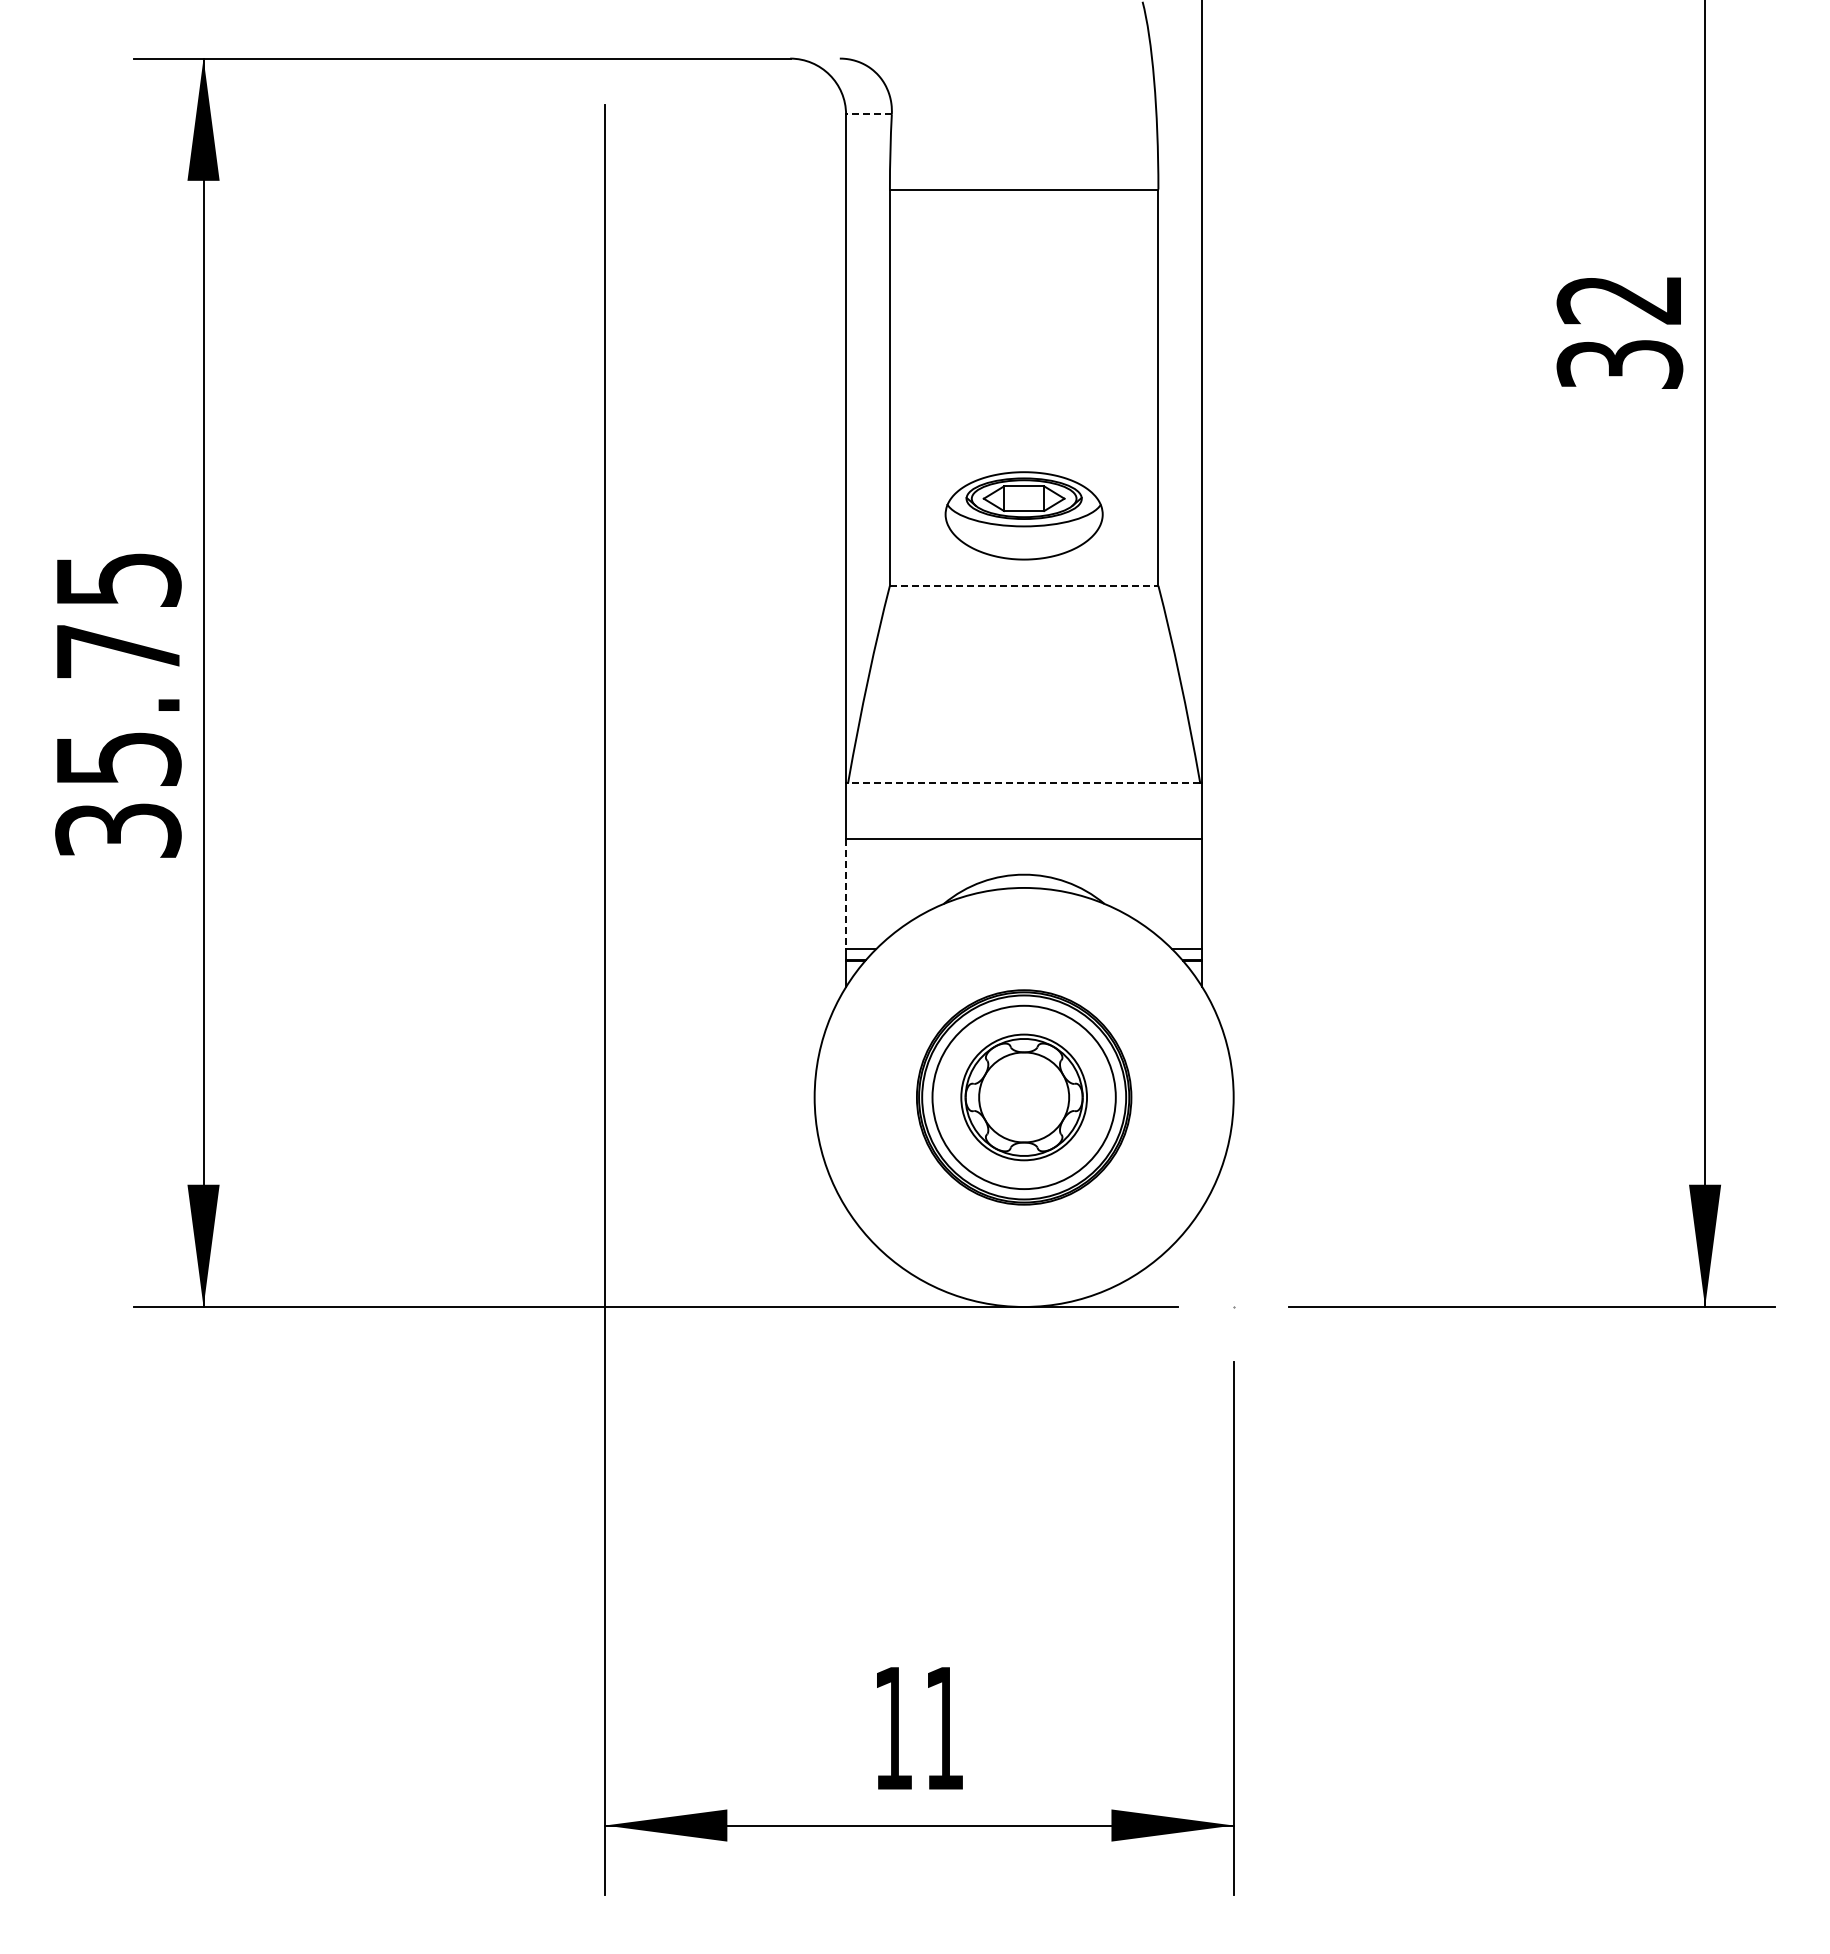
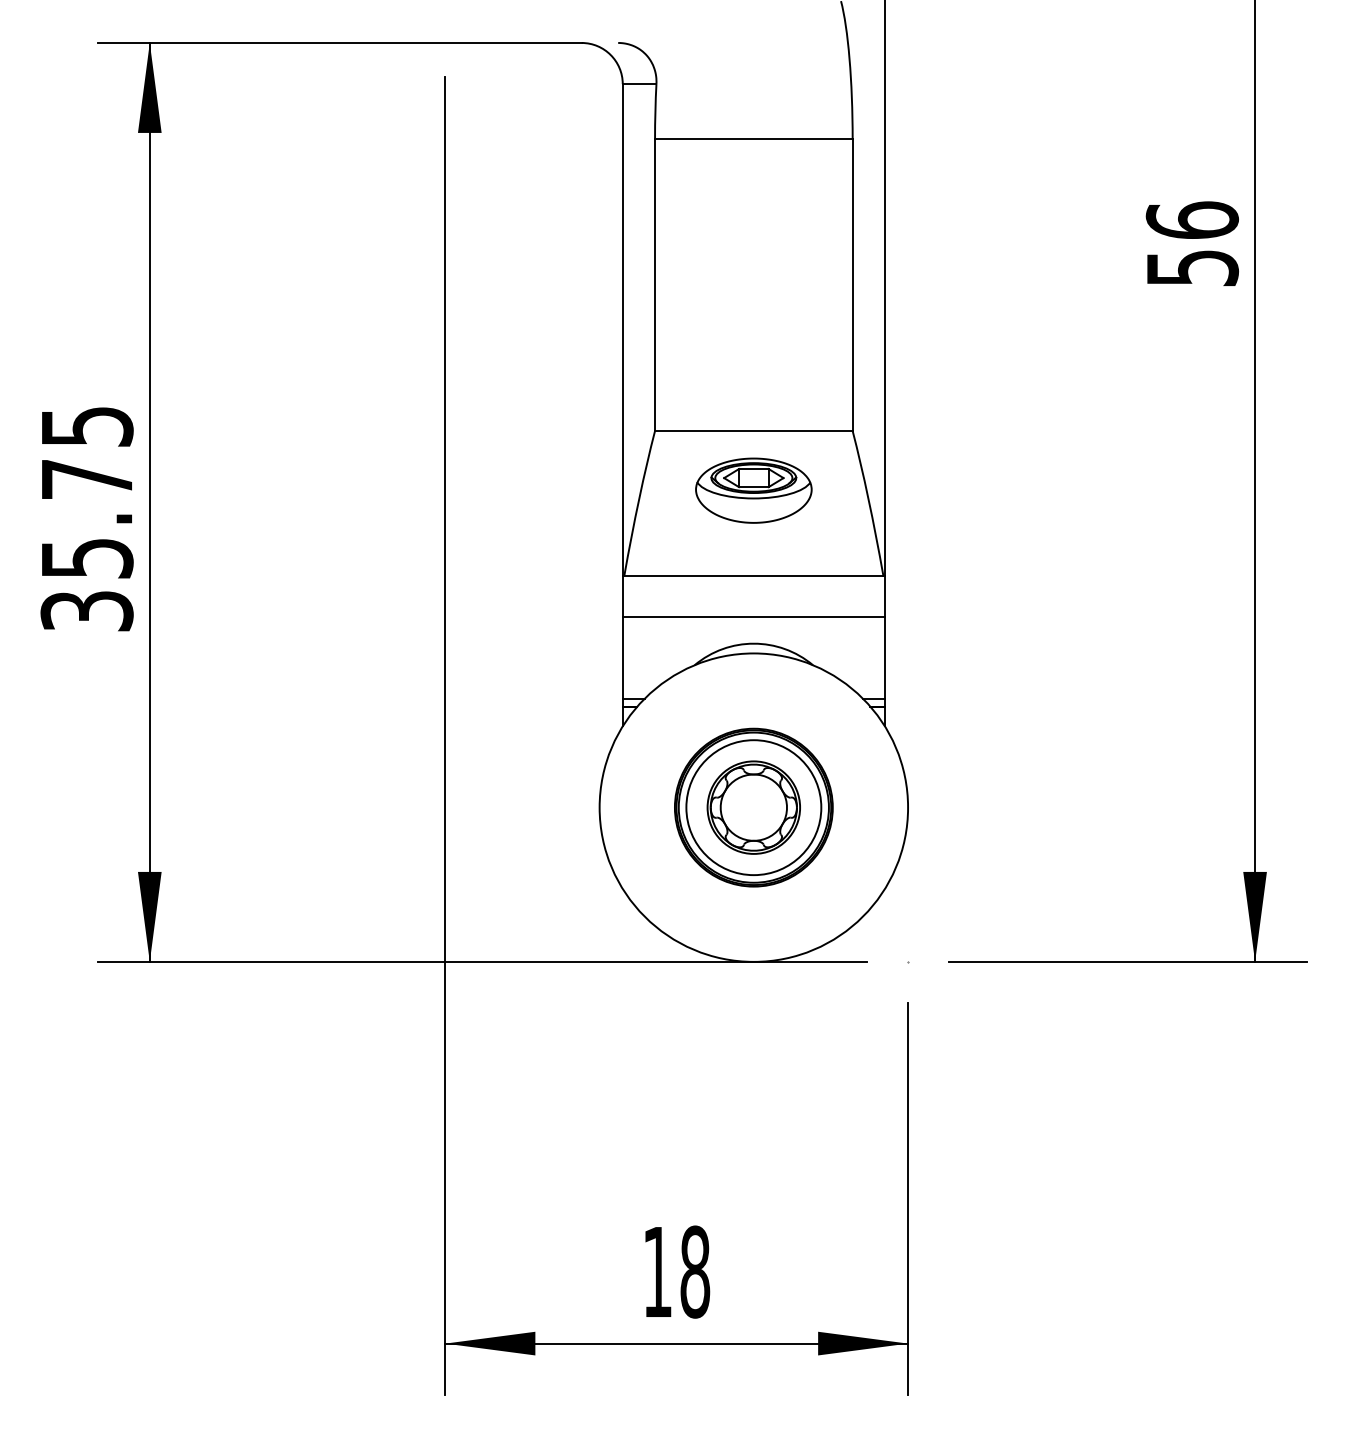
line: (868, 114) -> (639, 84), dashed -> solid
text: (1619, 330) -> (1192, 243), 32 -> 56
part: (1023, 515) -> (753, 490), moved
line: (1024, 585) -> (754, 430), dashed -> solid
line: (1023, 783) -> (753, 576), dashed -> solid
line: (846, 894) -> (623, 658), dashed -> solid
text: (944, 1728) -> (695, 1272), 11 -> 18

